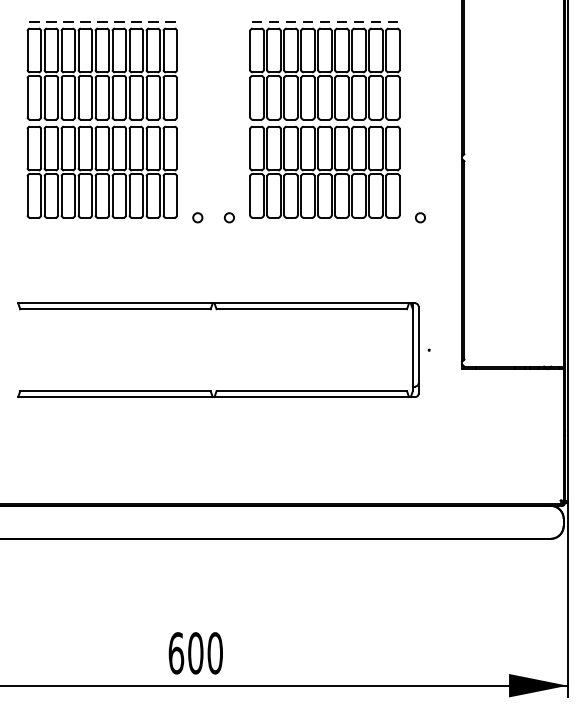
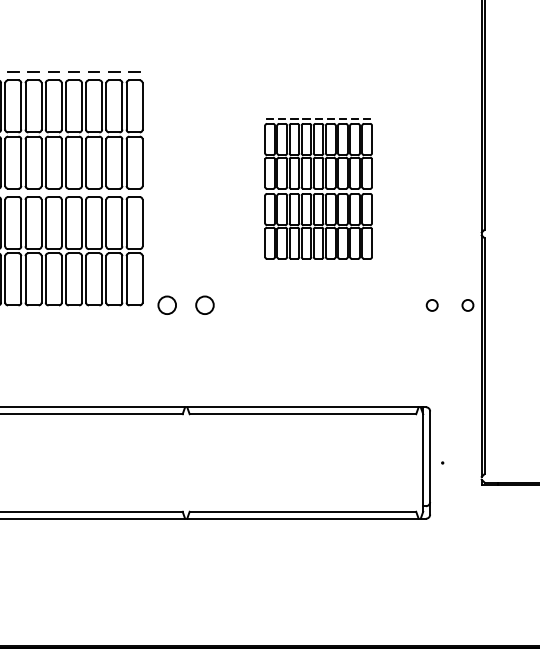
part: (324, 119) -> (318, 188), size x0.6
circle: (197, 217) -> (166, 305), size x1.6
circle: (229, 217) -> (205, 305), size x1.6
circle: (450, 217) -> (467, 305), added

